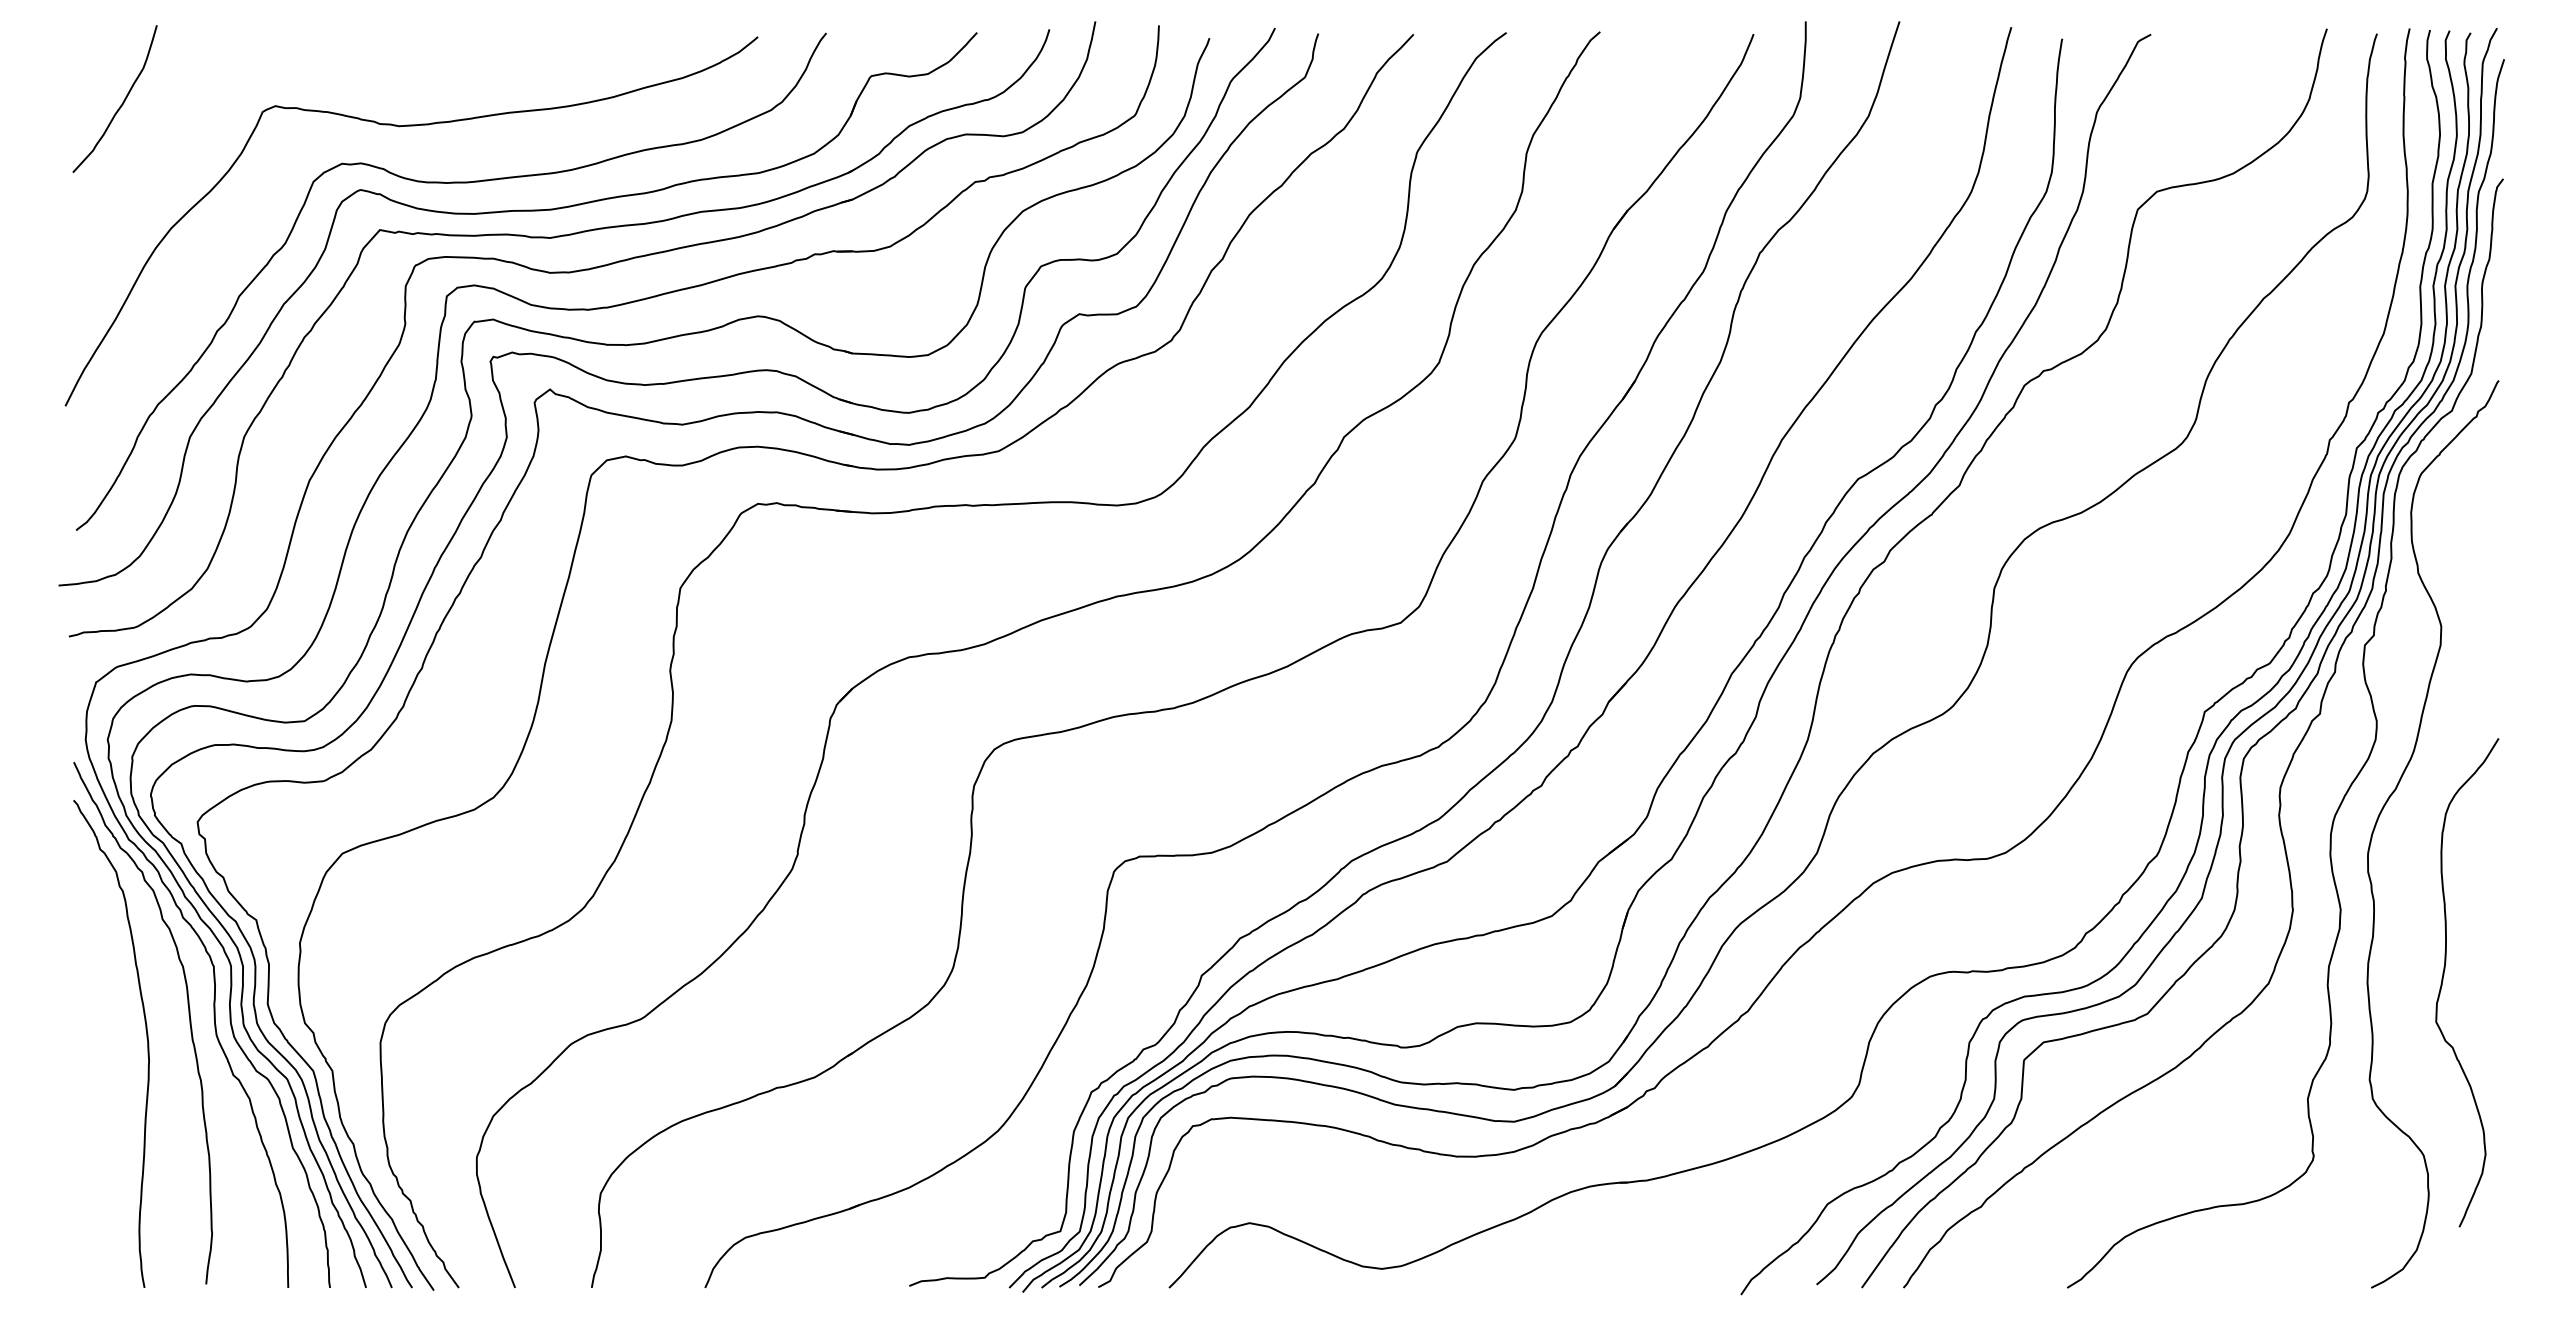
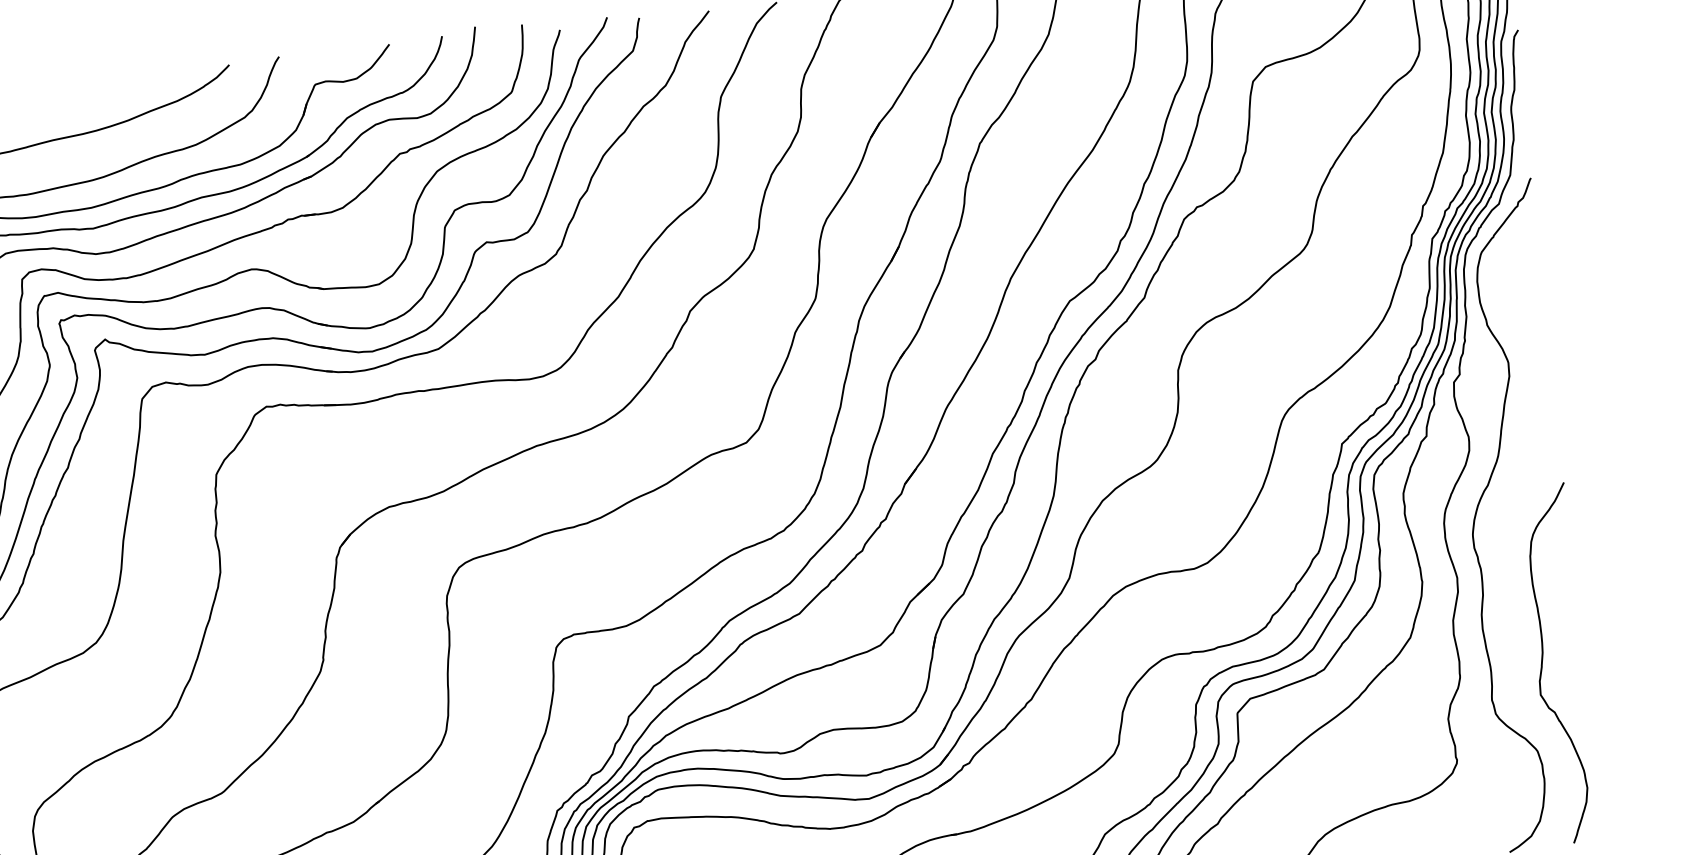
curve: (2444, 975) -> (1543, 660), moved

